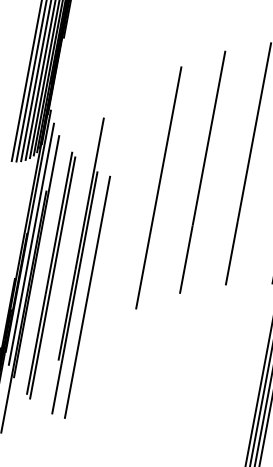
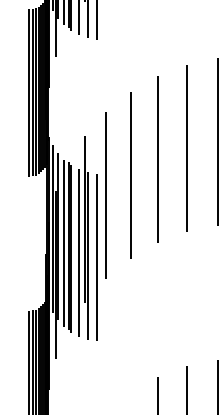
line: (116, 209) -> (105, 195), added
line: (44, 268) -> (64, 243), added
line: (63, 285) -> (79, 252), added

